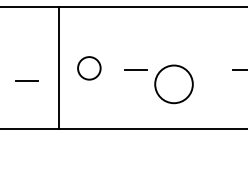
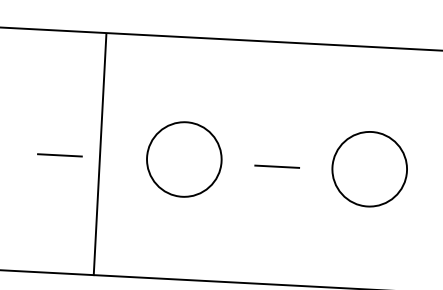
line: (58, 68) -> (99, 155), moved
circle: (89, 68) -> (184, 159), size x1.67
line: (26, 80) -> (59, 155), moved
circle: (173, 84) -> (368, 169), moved

